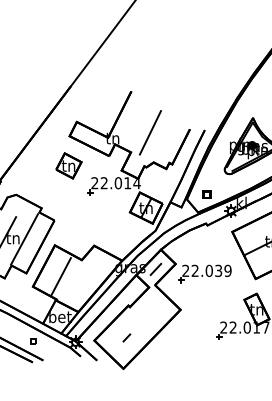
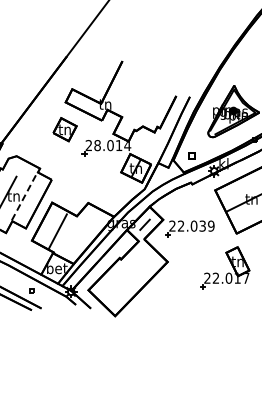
line: (149, 133) -> (139, 99), removed
text: (104, 183) -> (97, 145), 22.014 -> 28.014
line: (24, 238) -> (24, 196), solid -> dashed
line: (127, 337) -> (118, 287), removed

